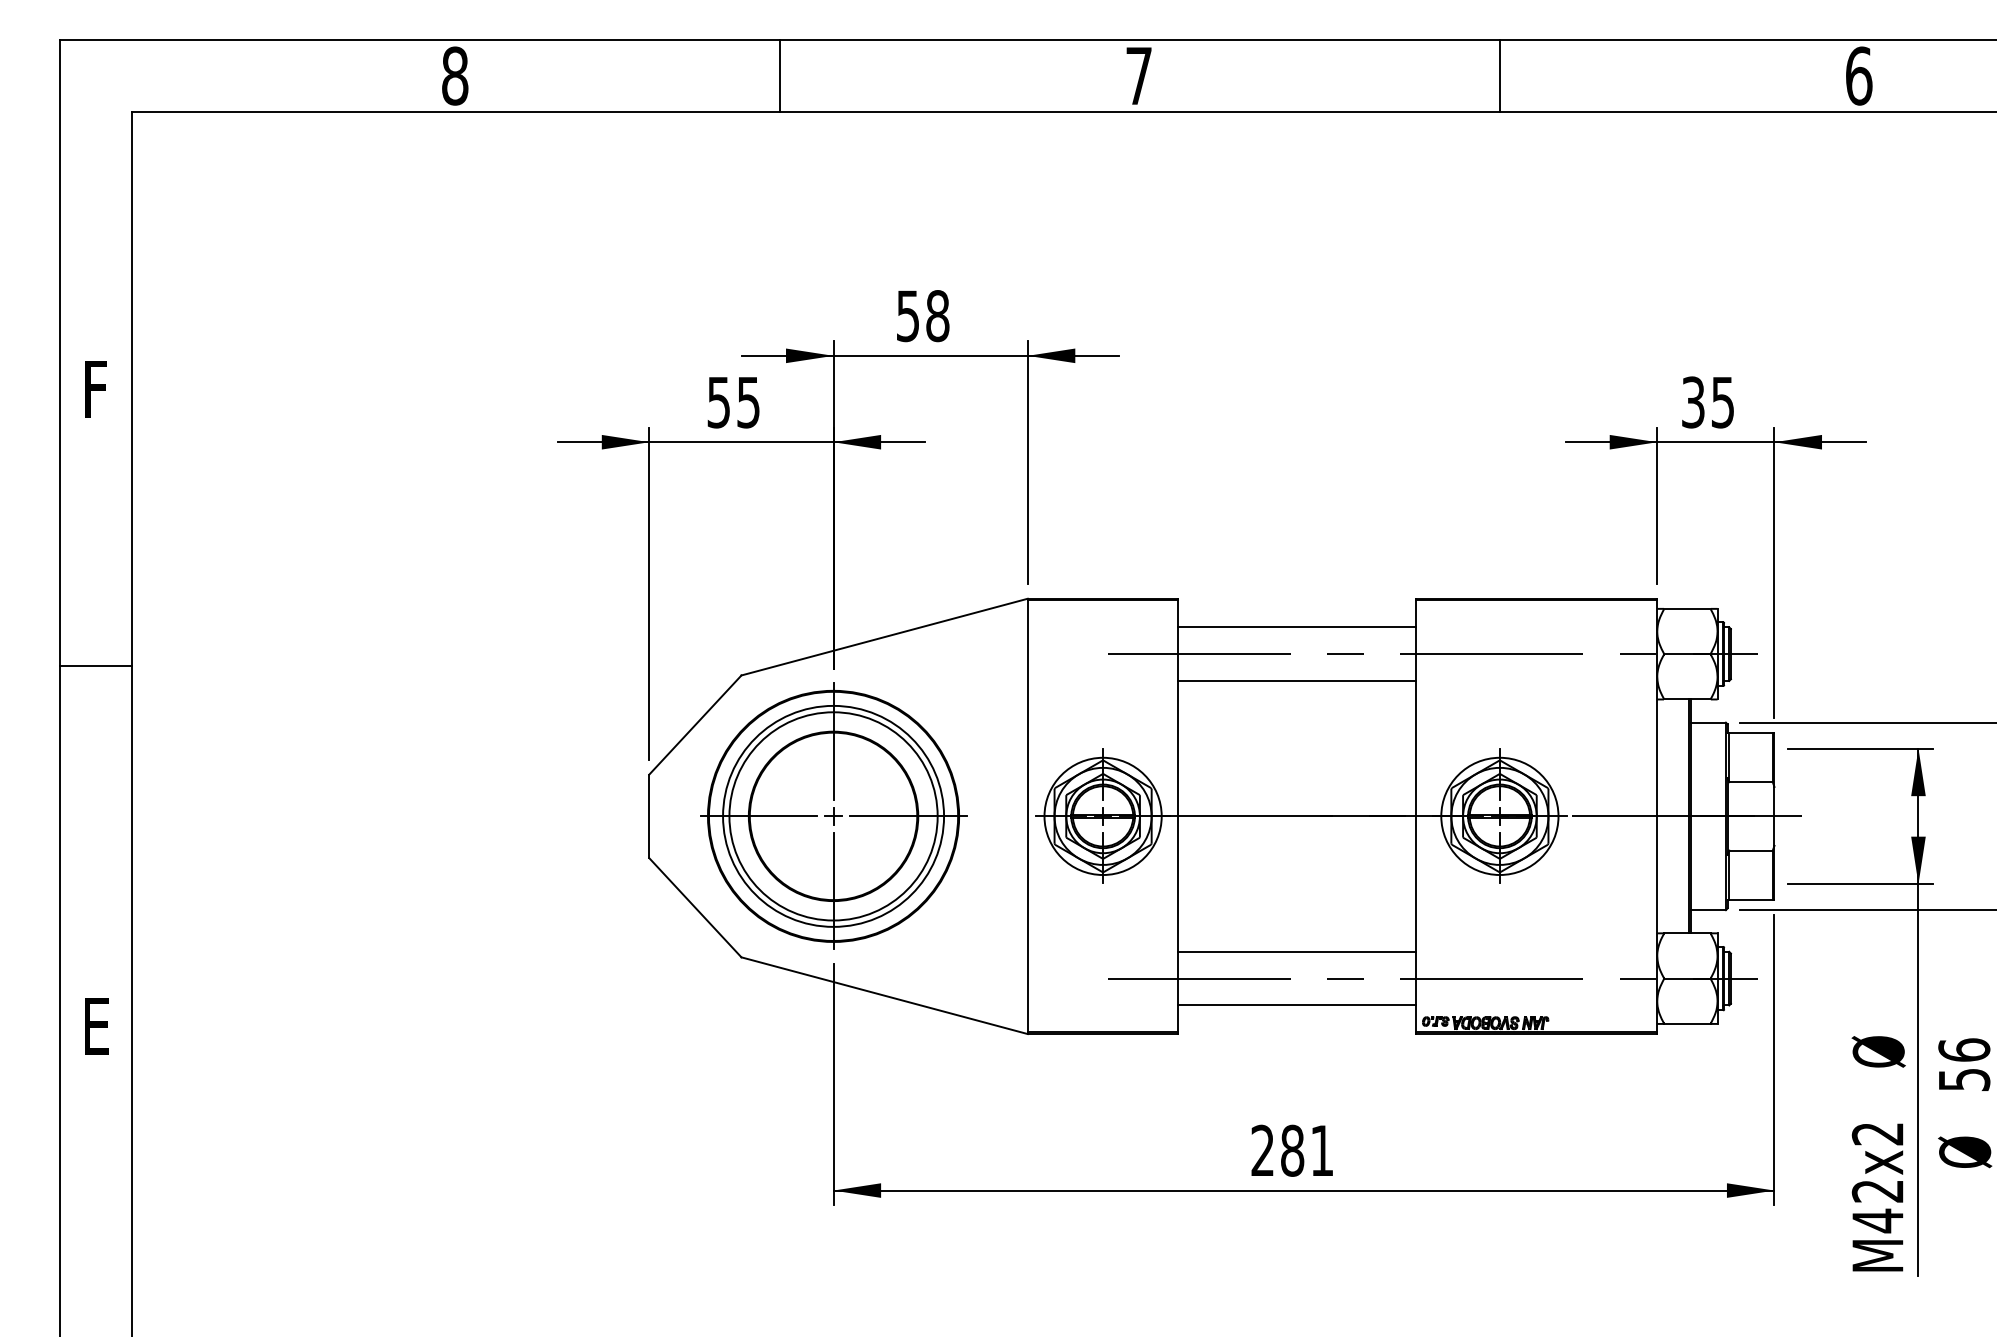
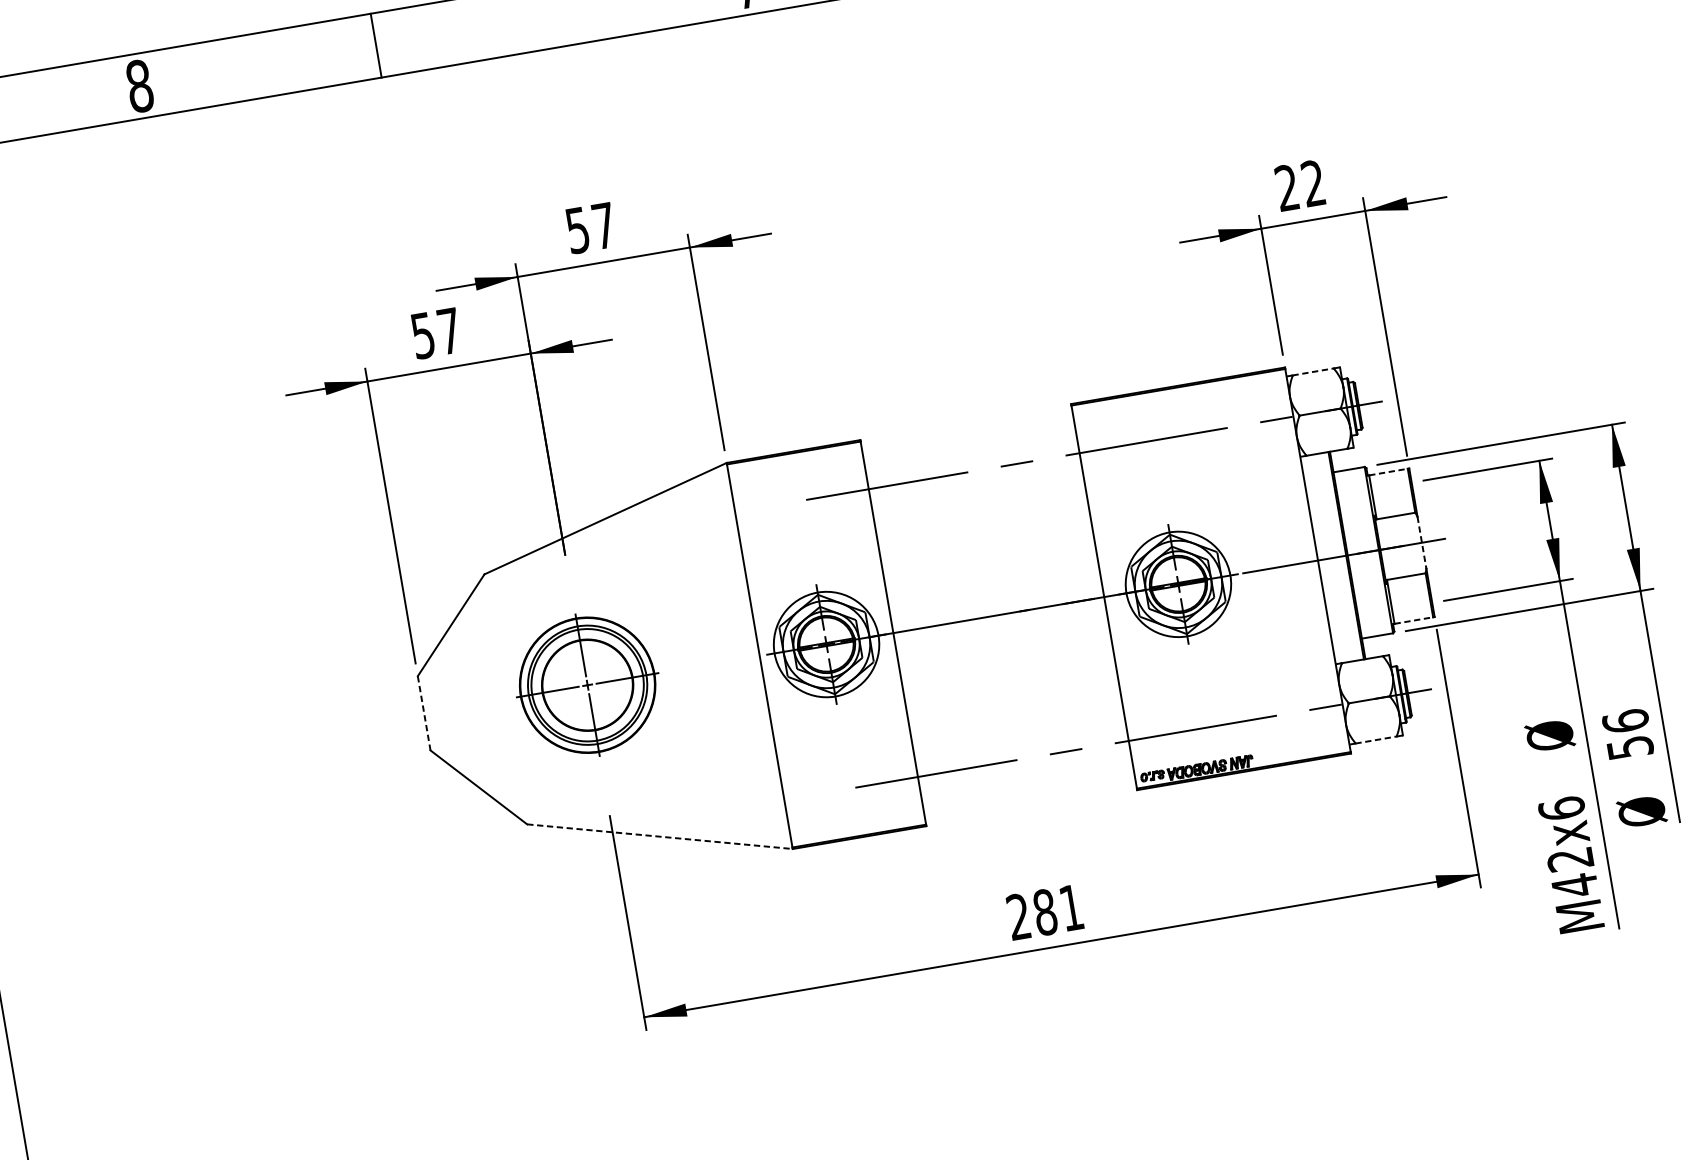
line: (779, 75) -> (375, 45), moved
text: (937, 316) -> (603, 226), 58 -> 57
text: (748, 402) -> (449, 331), 55 -> 57
text: (1707, 402) -> (1299, 185), 35 -> 22
line: (1687, 608) -> (1313, 371), solid -> dashed
line: (1297, 627) -> (970, 447), removed
line: (1297, 680) -> (978, 494), removed
line: (1751, 732) -> (1388, 471), solid -> dashed
part: (833, 815) -> (587, 684), size x0.6
line: (649, 816) -> (424, 713), solid -> dashed
line: (1774, 816) -> (1421, 542), solid -> dashed
line: (1751, 900) -> (1414, 620), solid -> dashed
line: (1297, 951) -> (1019, 734), removed
line: (885, 995) -> (660, 836), solid -> dashed
line: (1297, 1005) -> (1027, 782), removed
line: (1687, 1023) -> (1376, 739), solid -> dashed
text: (1877, 1133) -> (1561, 808), M42x2 -> M42x6

